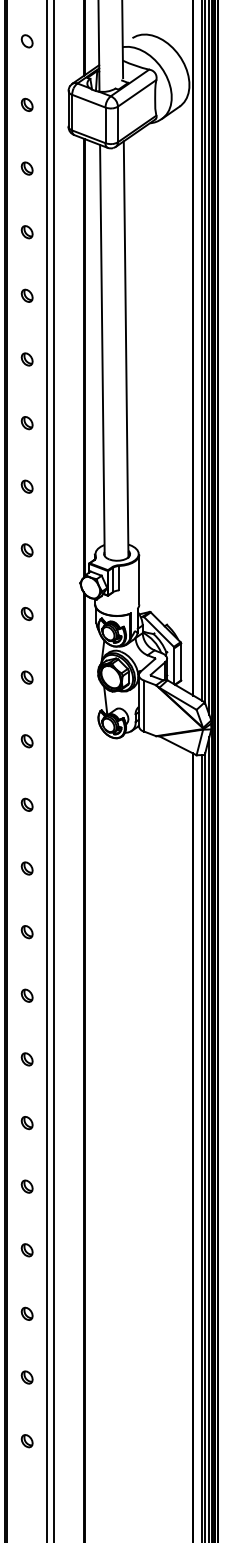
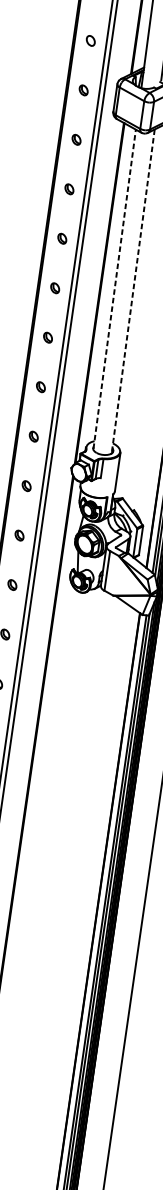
line: (102, 349) -> (114, 288), solid -> dashed
line: (126, 349) -> (133, 291), solid -> dashed

